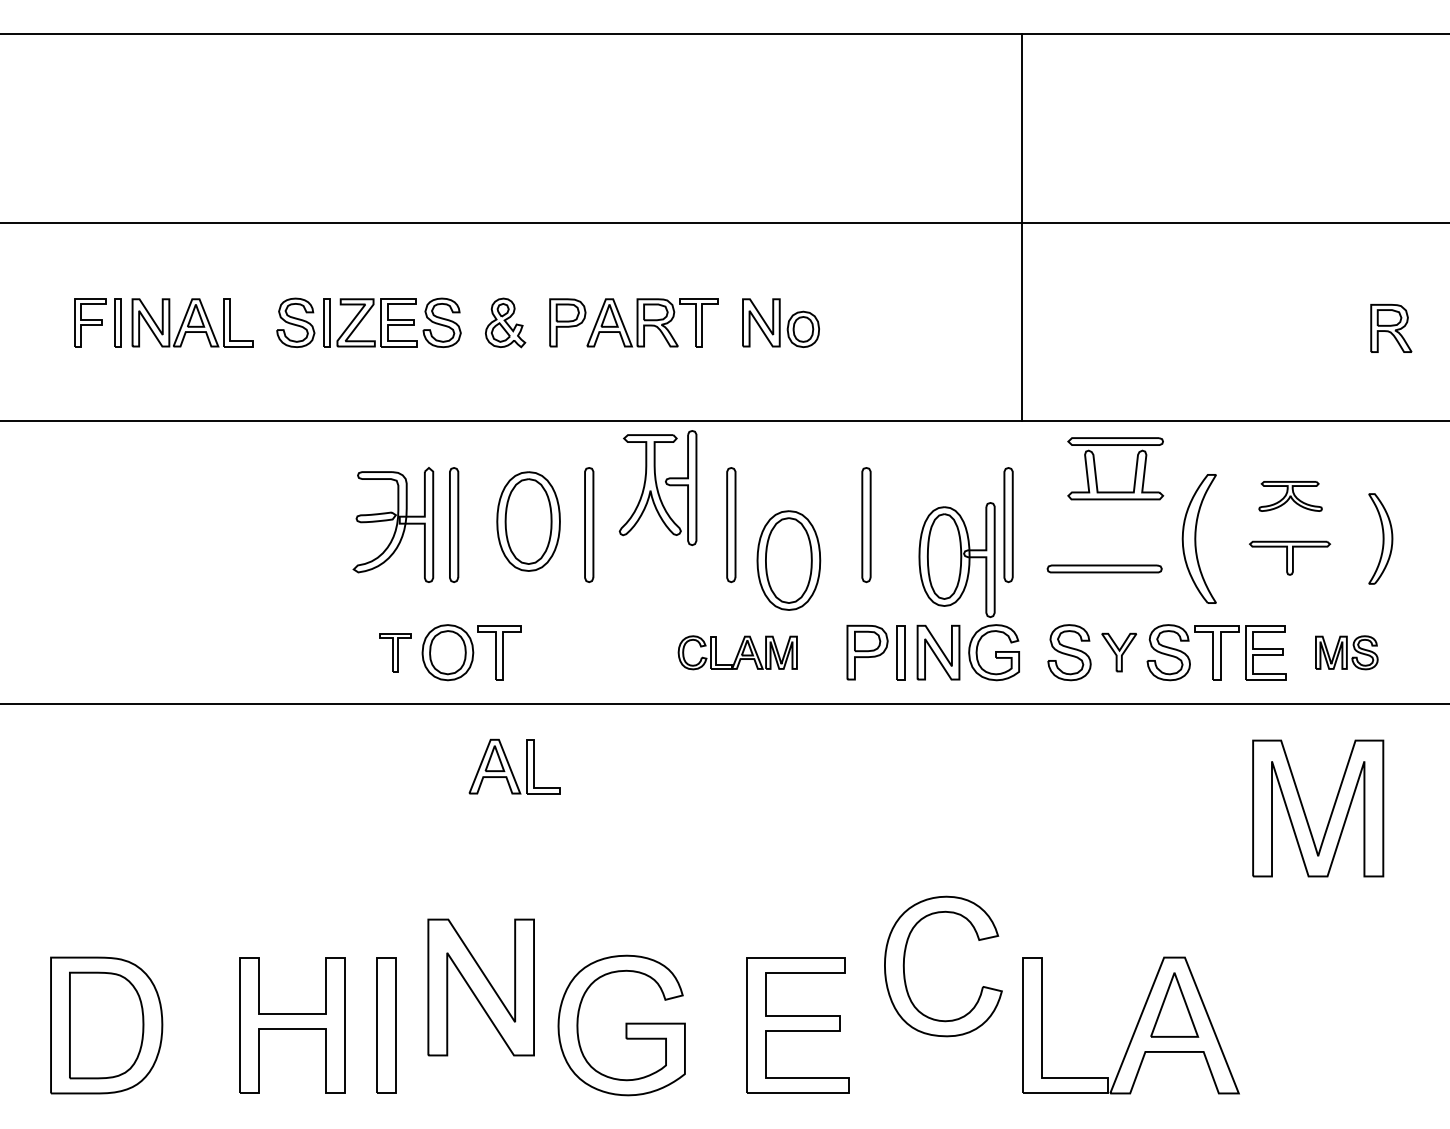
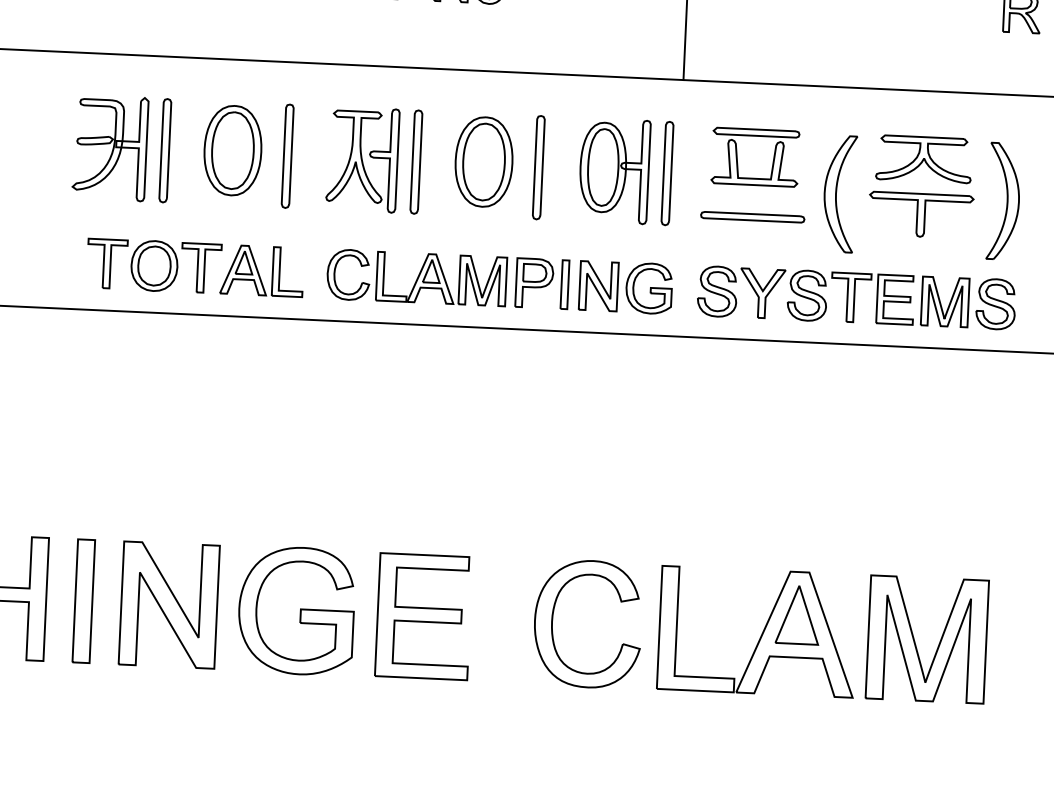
part: (1096, 470) -> (738, 158), moved
part: (657, 487) -> (362, 159), moved
part: (1290, 496) -> (923, 159), size x1.67
part: (1380, 538) -> (1003, 201), size x1.43
part: (1289, 557) -> (920, 214), size x1.43
part: (788, 560) -> (483, 161), moved
part: (956, 560) -> (613, 171), moved
part: (395, 652) -> (107, 263), size x1.43
part: (737, 652) -> (416, 277), size x1.67
part: (1119, 652) -> (762, 293), size x1.43
part: (1346, 652) -> (968, 302), size x1.67
part: (514, 766) -> (261, 270), moved
part: (1330, 813) -> (938, 644), moved
part: (905, 974) -> (553, 629), moved
part: (480, 987) -> (168, 605), moved
part: (797, 1025) -> (423, 616), moved

